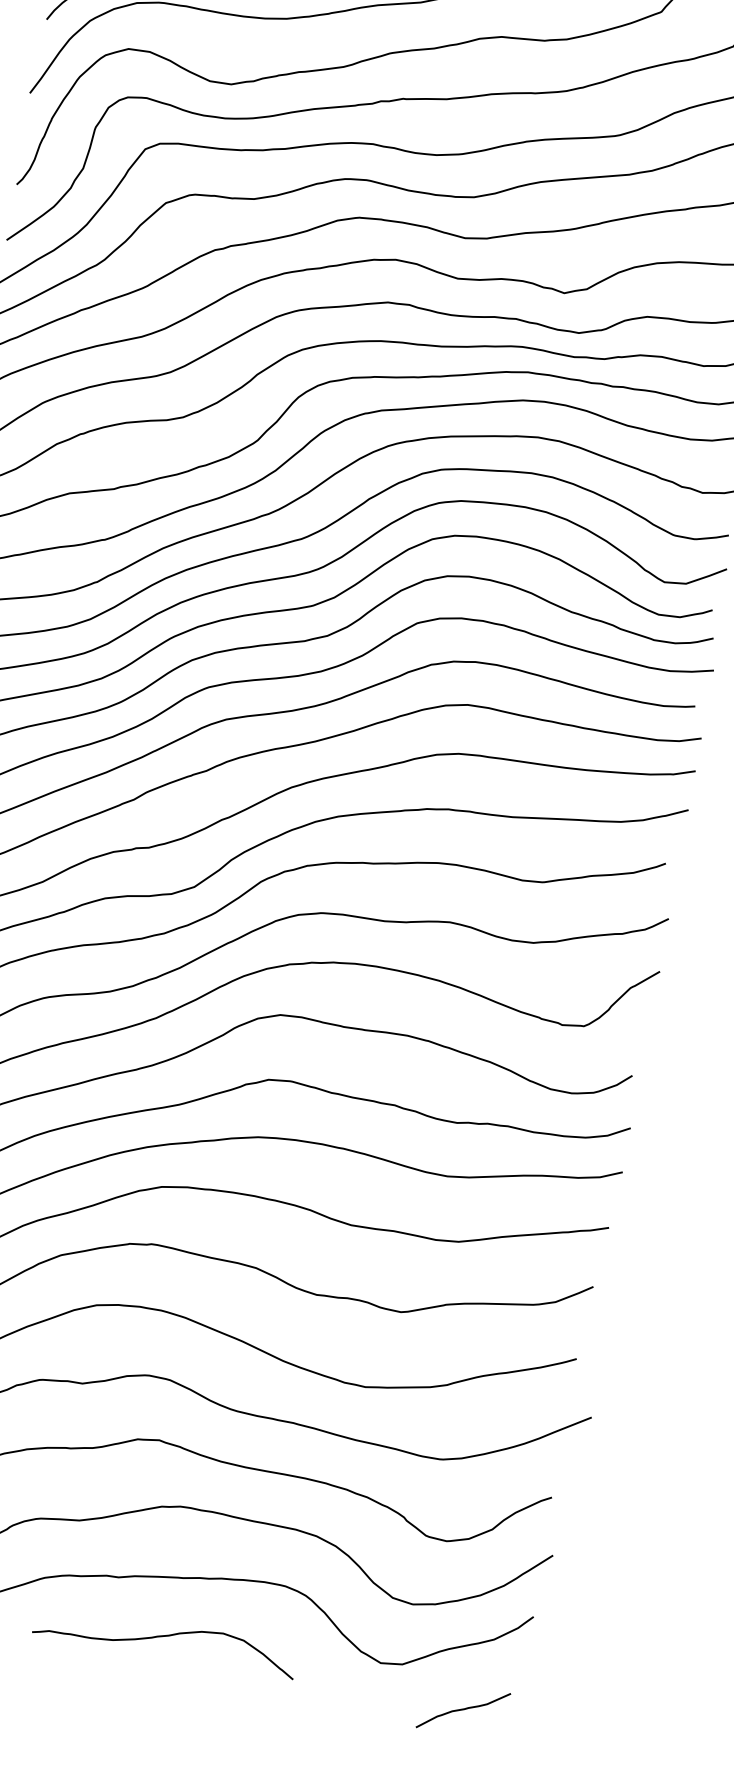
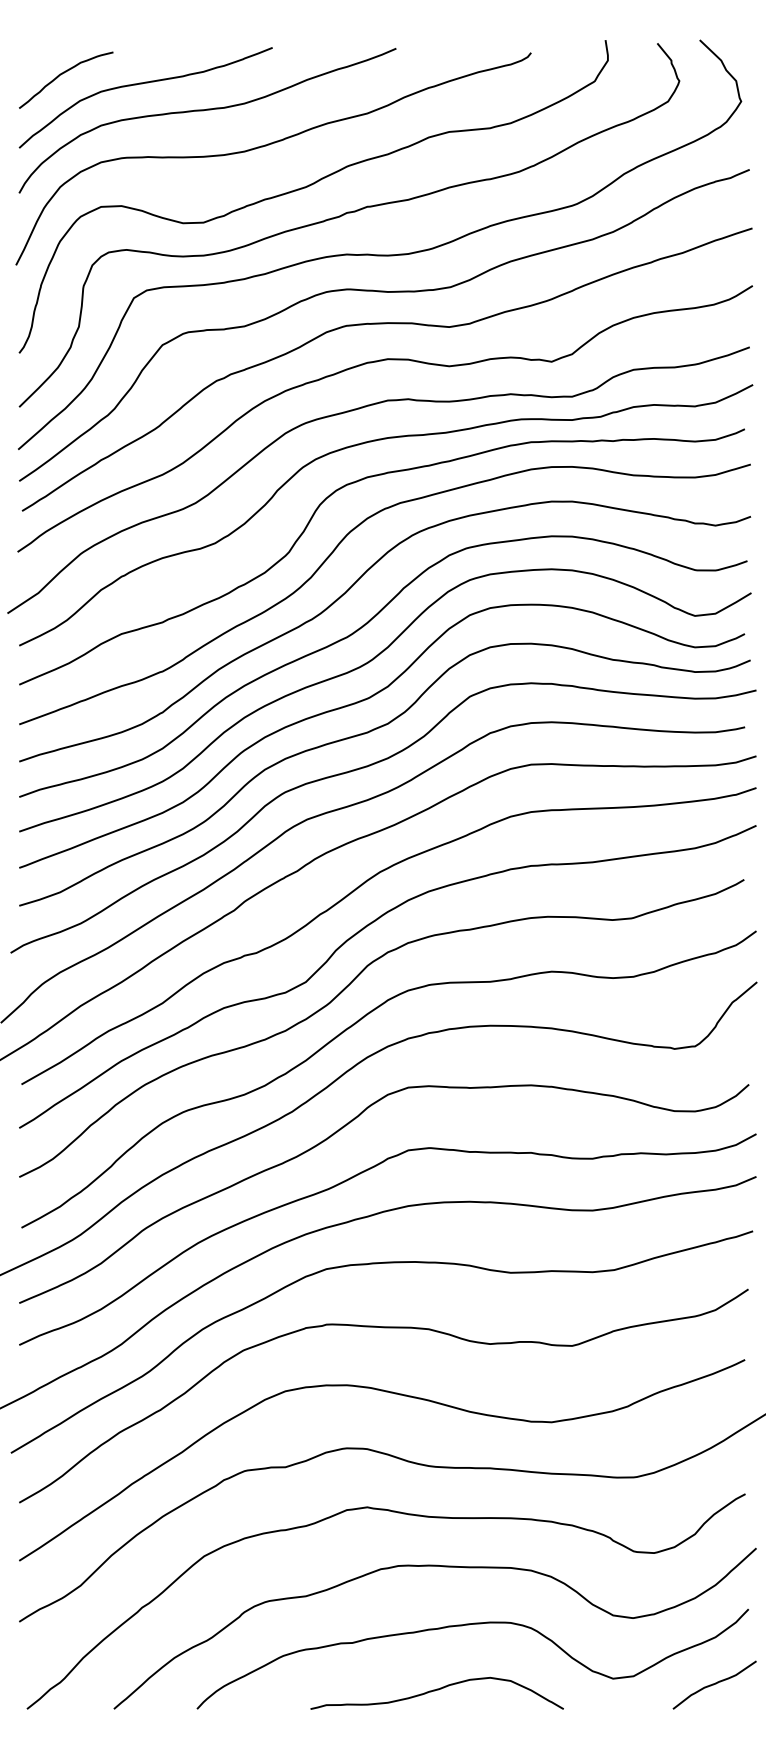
curve: (164, 1637) -> (435, 1691), moved
curve: (463, 1709) -> (714, 1684), moved

